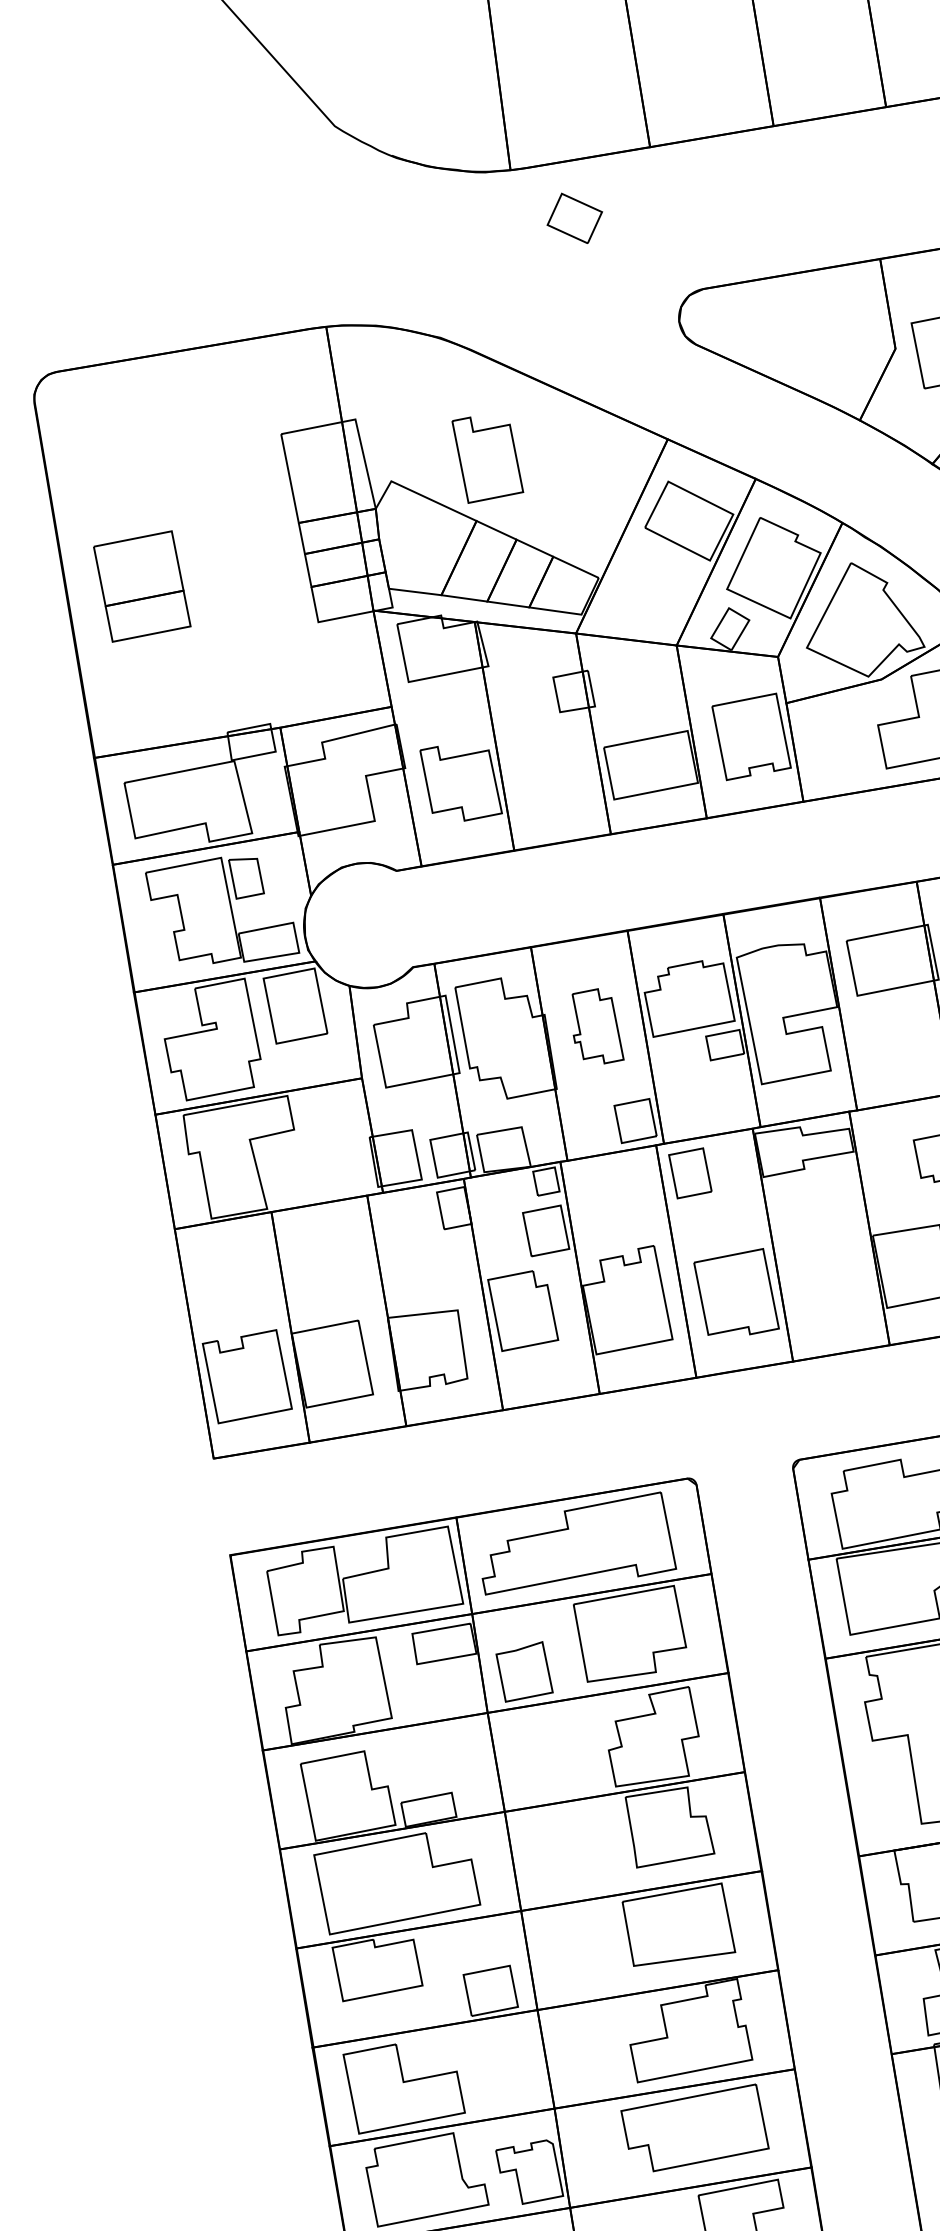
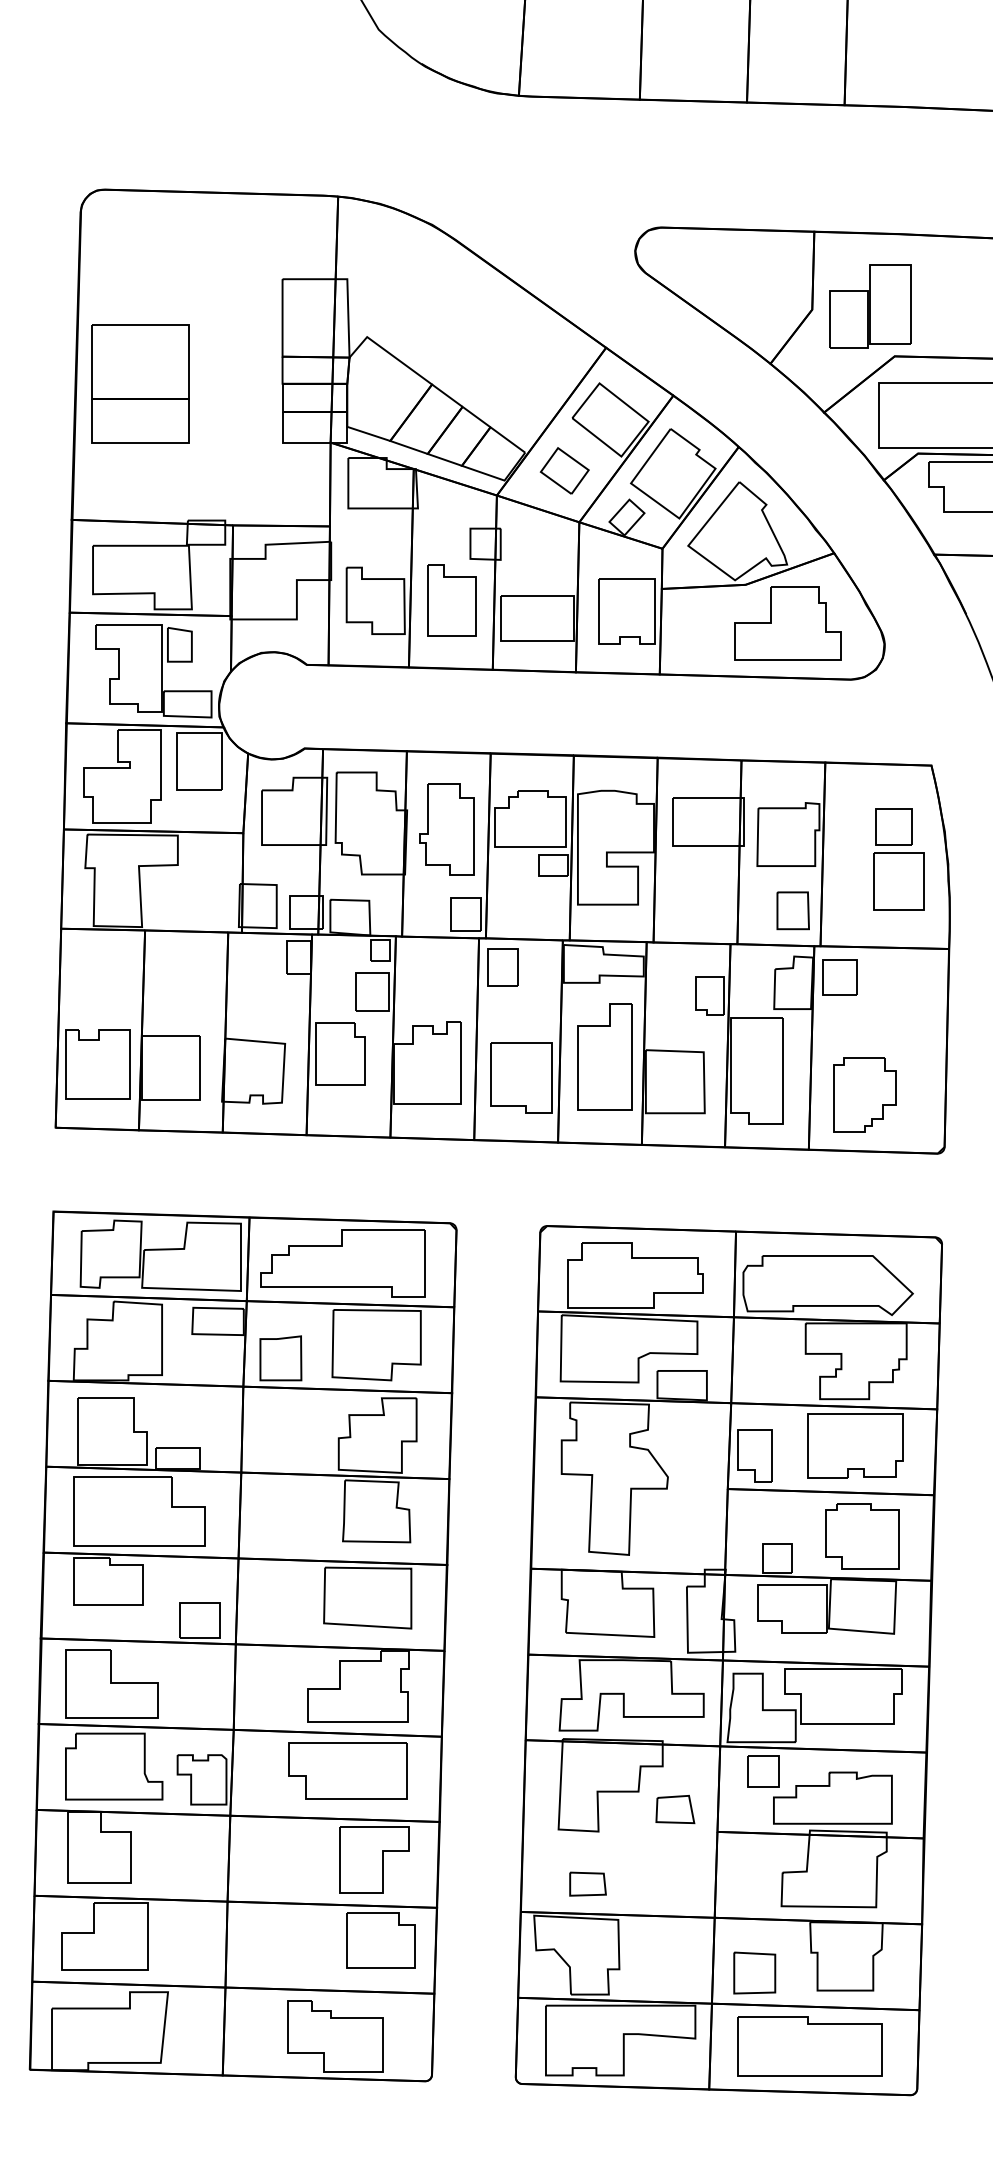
part: (574, 217) -> (564, 470), moved
part: (487, 456) -> (451, 600), moved
part: (141, 585) -> (140, 383), size x1.43
part: (594, 1027) -> (446, 829), size x1.43
part: (826, 1252) -> (604, 1056), added

